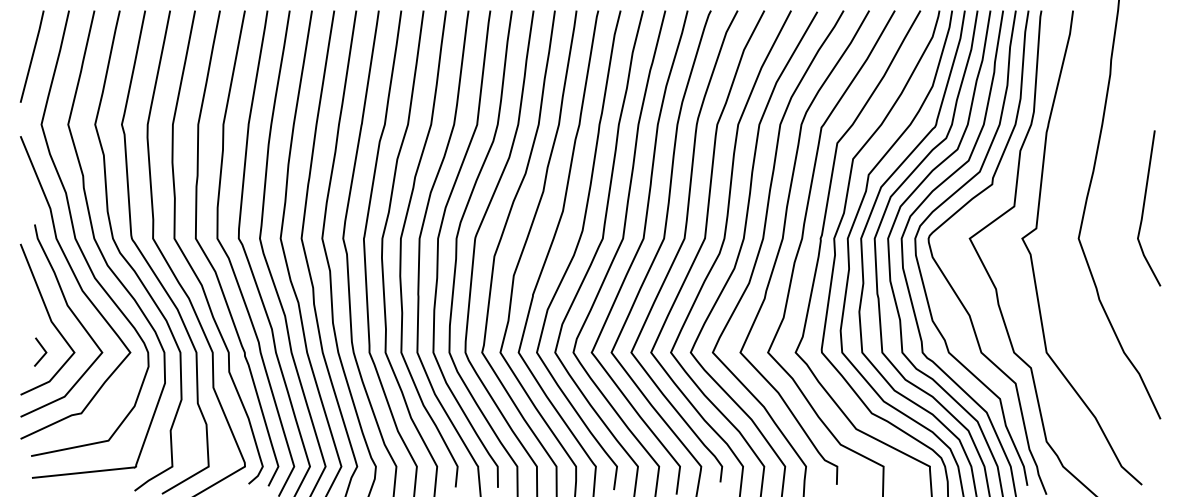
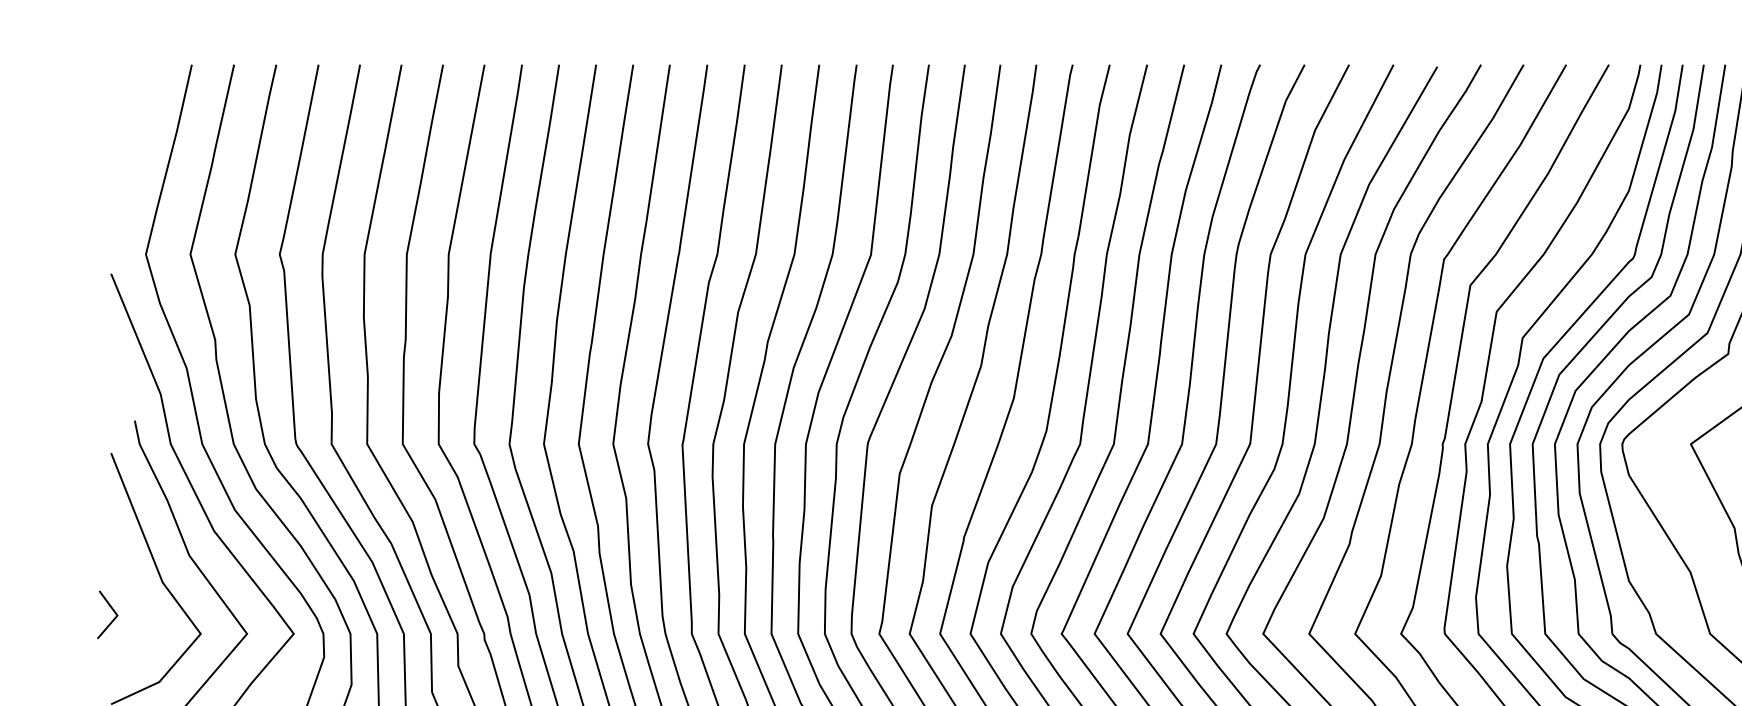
line: (31, 56) -> (129, 141), removed
line: (42, 349) -> (110, 610), moved

